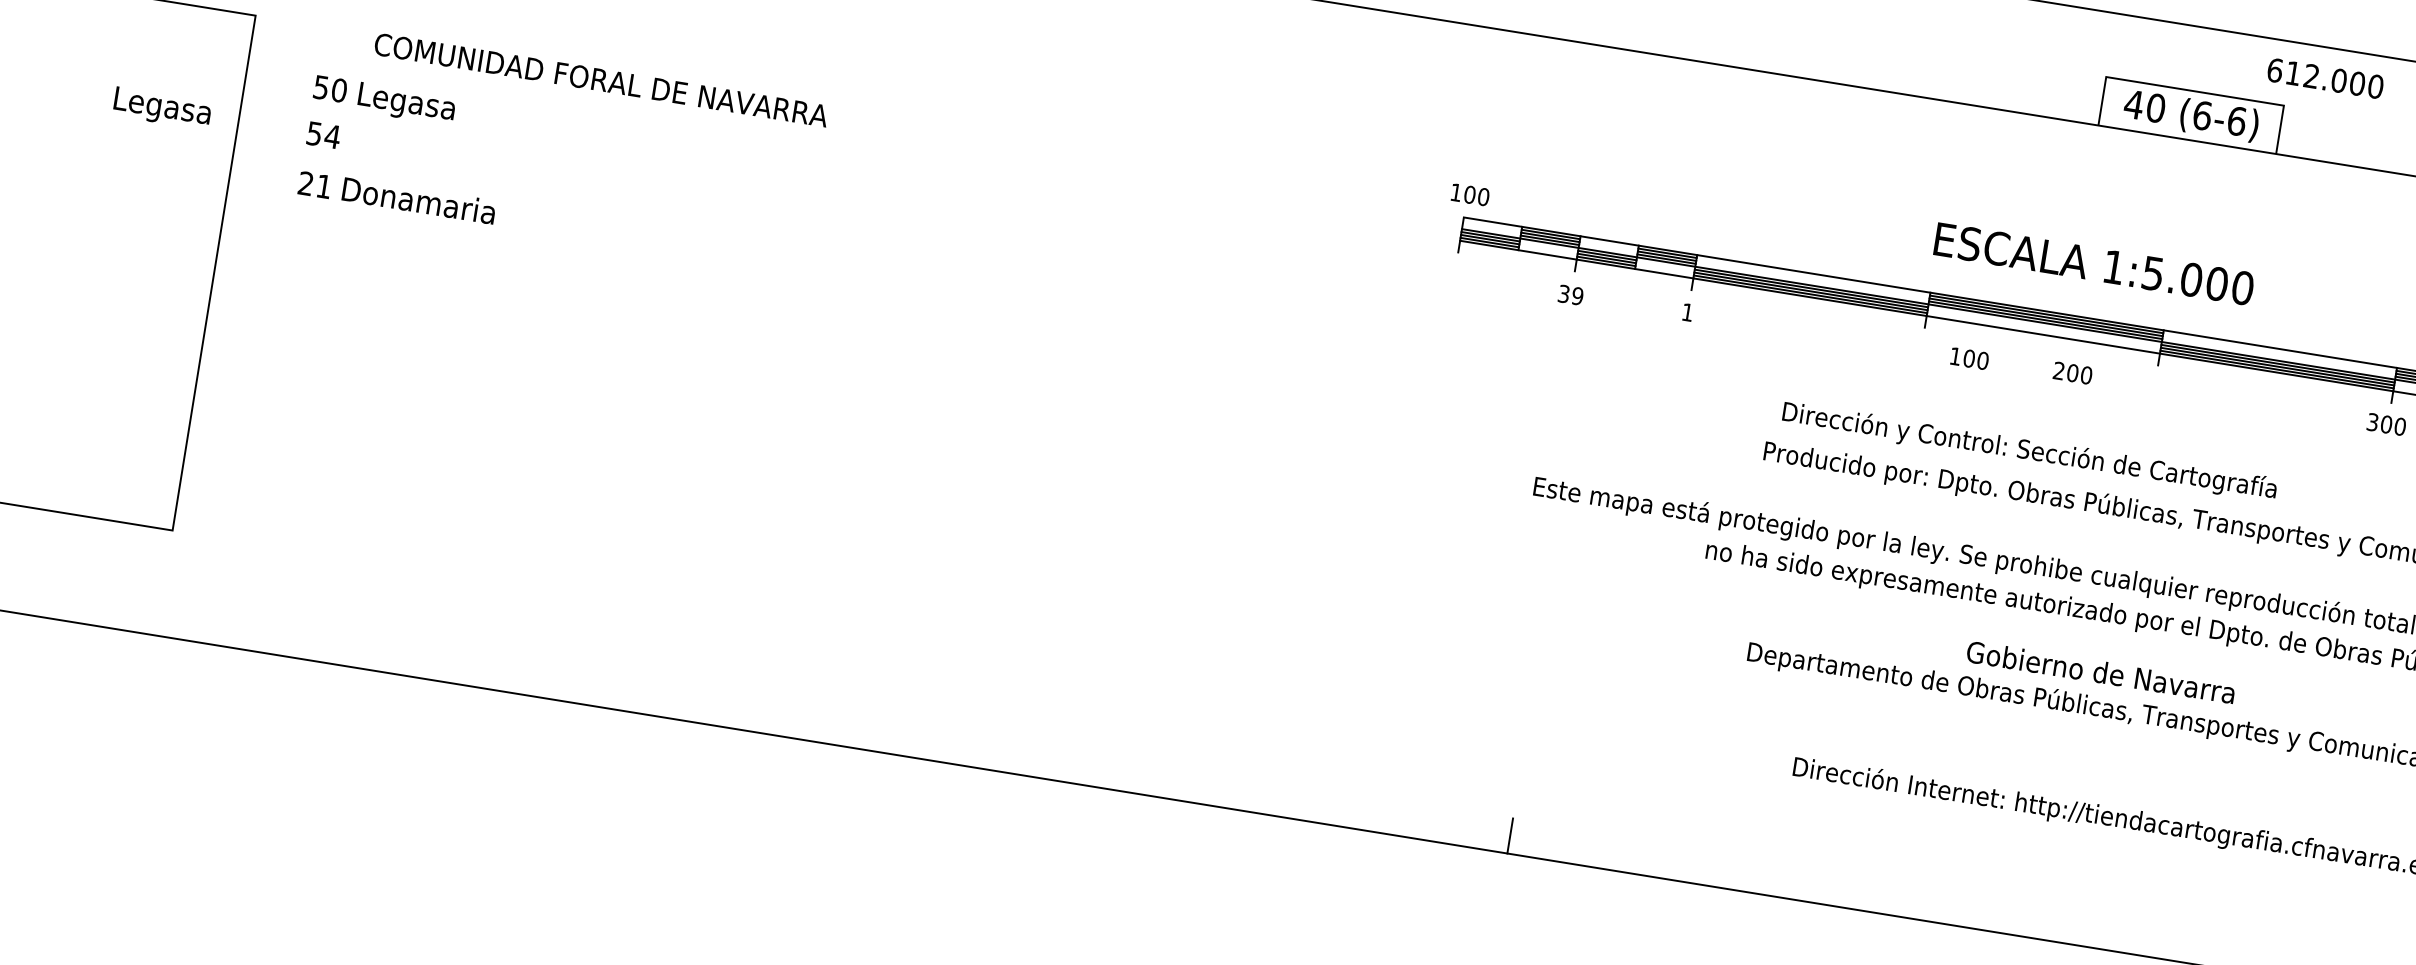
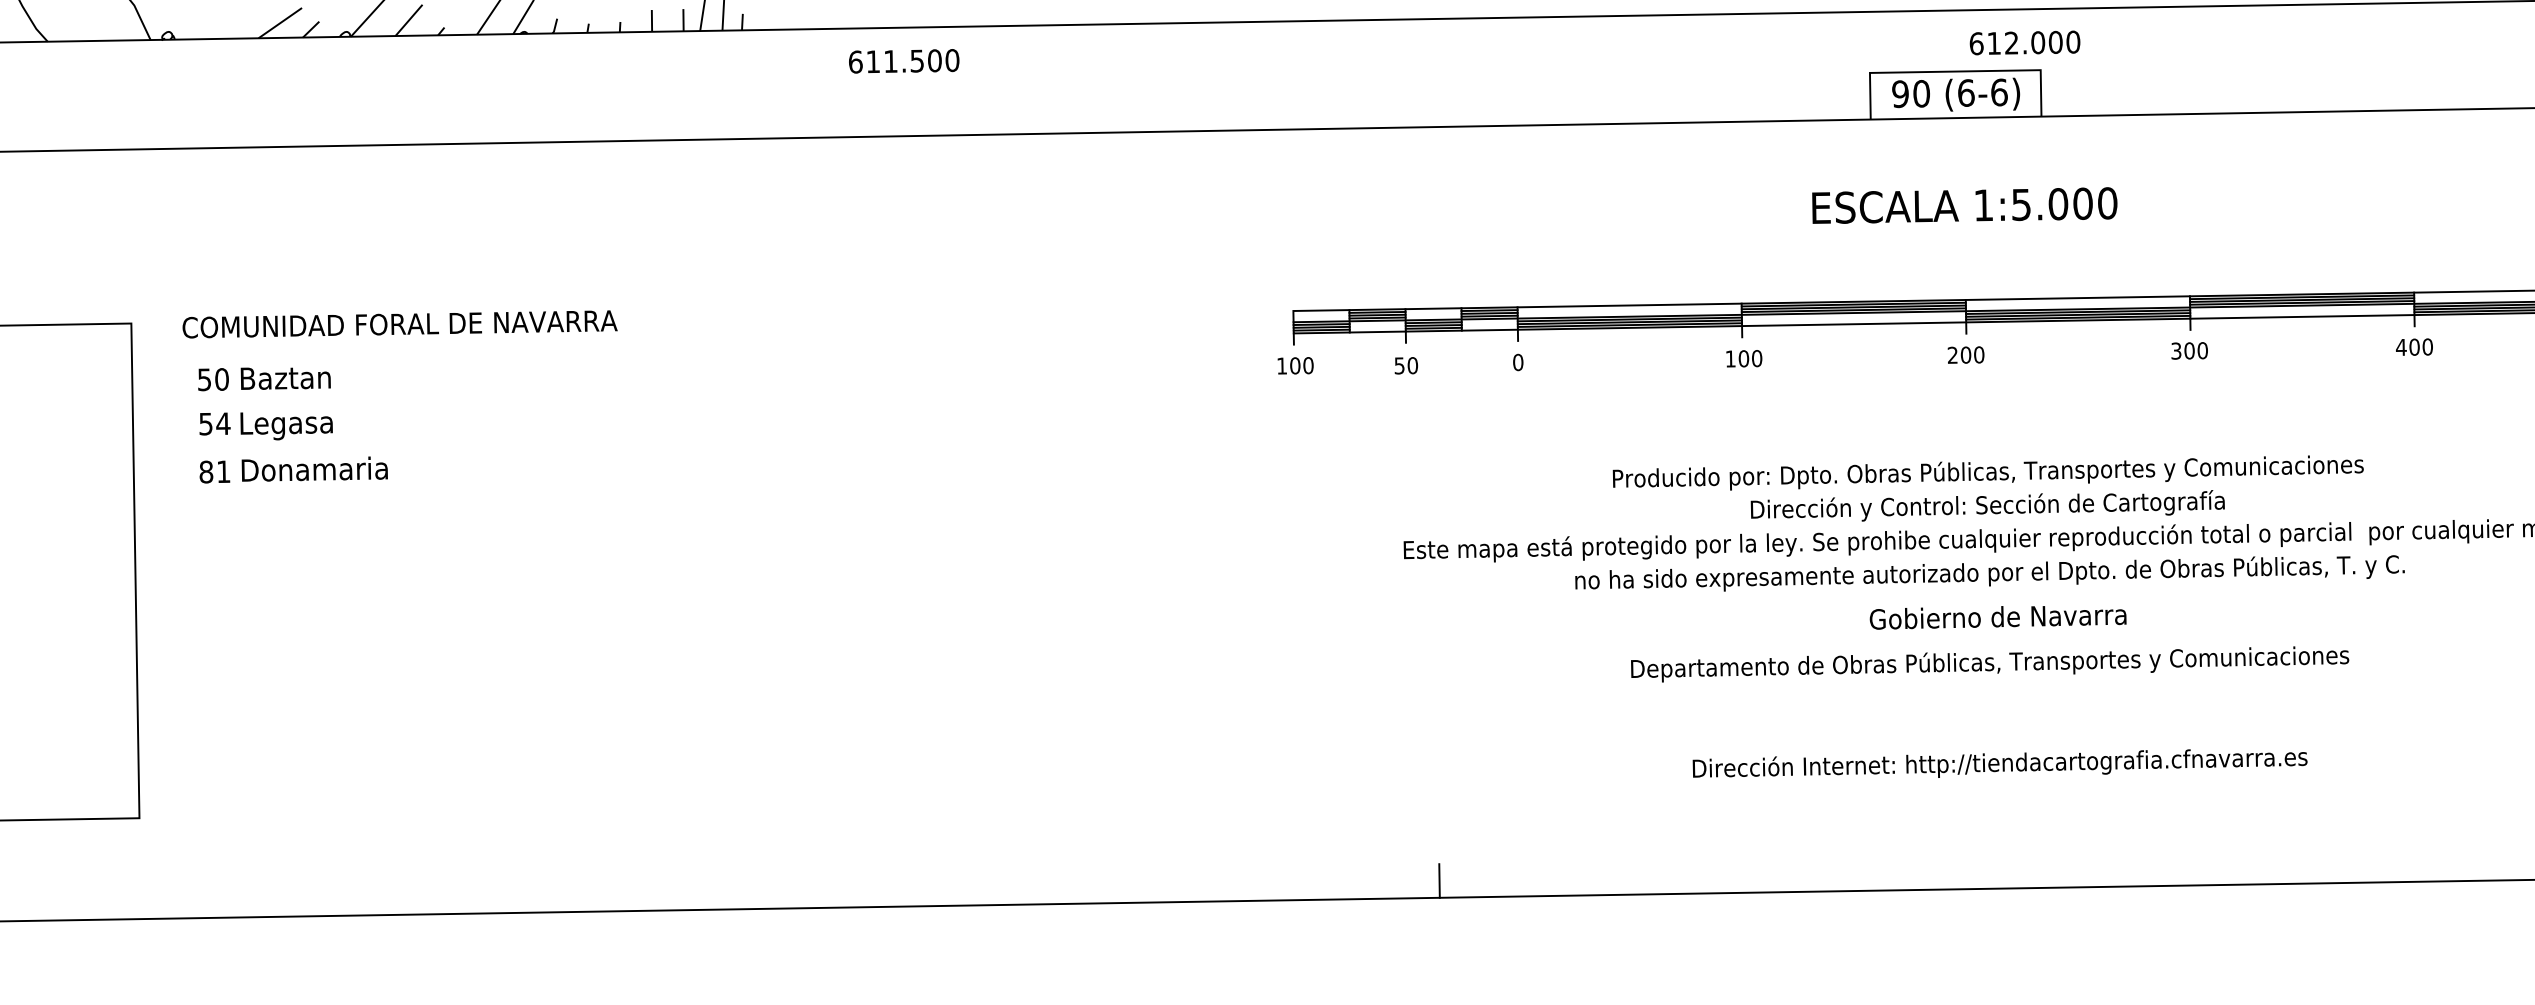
text: (2325, 78) -> (2024, 42), moved
text: (600, 80) -> (399, 324), moved
text: (408, 104) -> (288, 381), Legasa -> Baztan
text: (2133, 105) -> (1900, 94), 40 -> 90
text: (162, 109) -> (286, 426), moved
text: (306, 183) -> (206, 471), 21 -> 81
text: (1470, 194) -> (1295, 365), moved
text: (2093, 263) -> (1964, 205), moved
text: (1571, 294) -> (1406, 365), 39 -> 50
text: (1687, 312) -> (1518, 362), 1 -> 0
text: (1969, 358) -> (1744, 358), moved
text: (2072, 372) -> (1965, 354), moved
text: (2029, 450) -> (1987, 505), moved
text: (2100, 672) -> (1997, 617), moved

